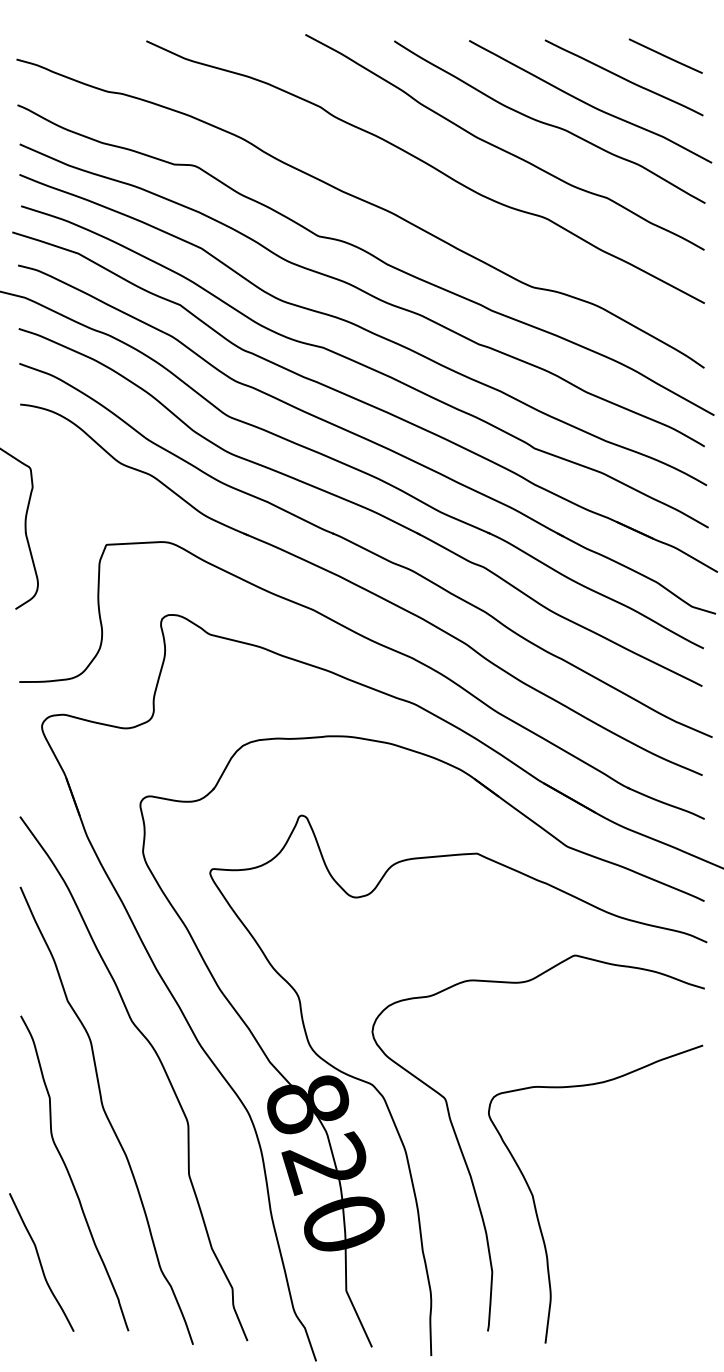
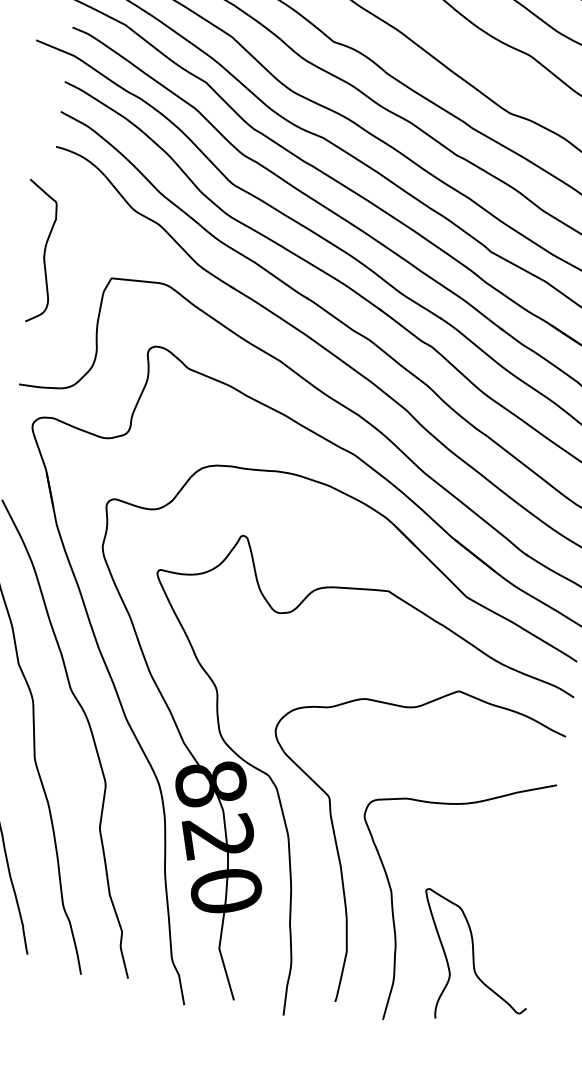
curve: (639, 1258) -> (474, 959), added

